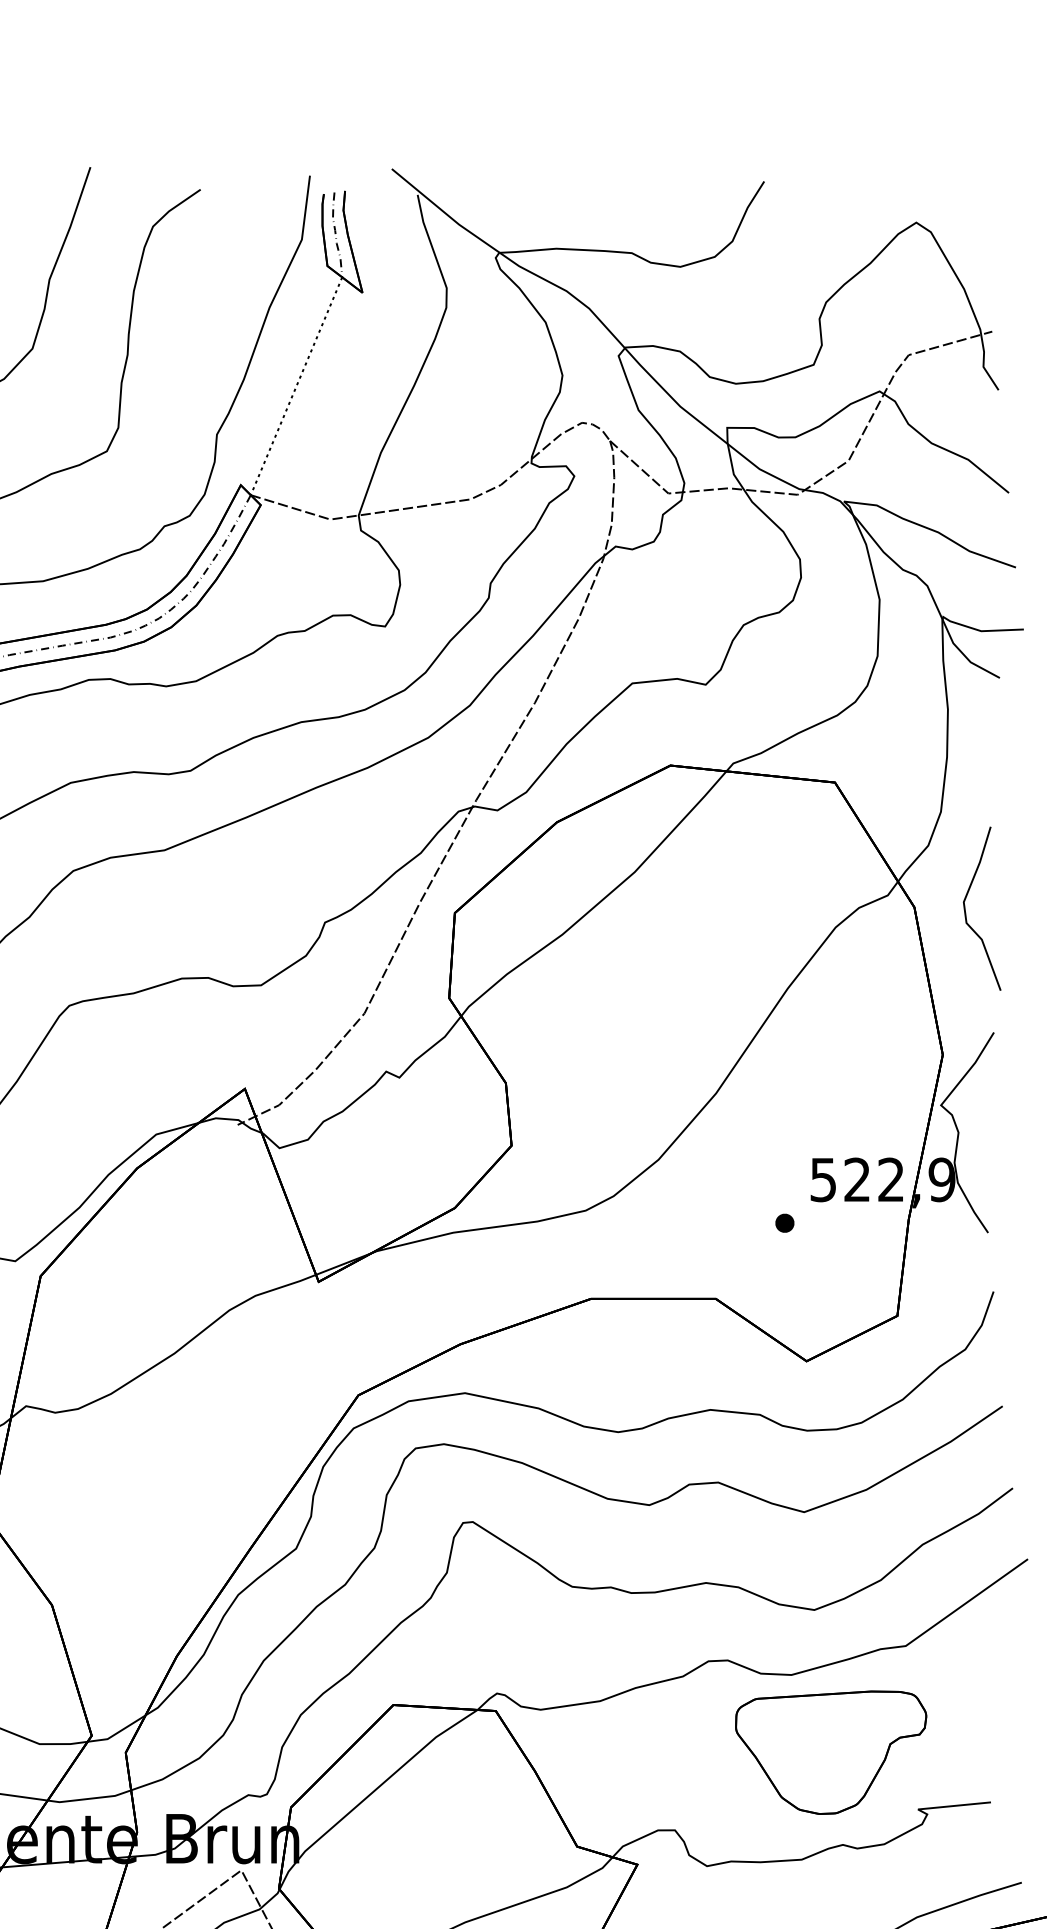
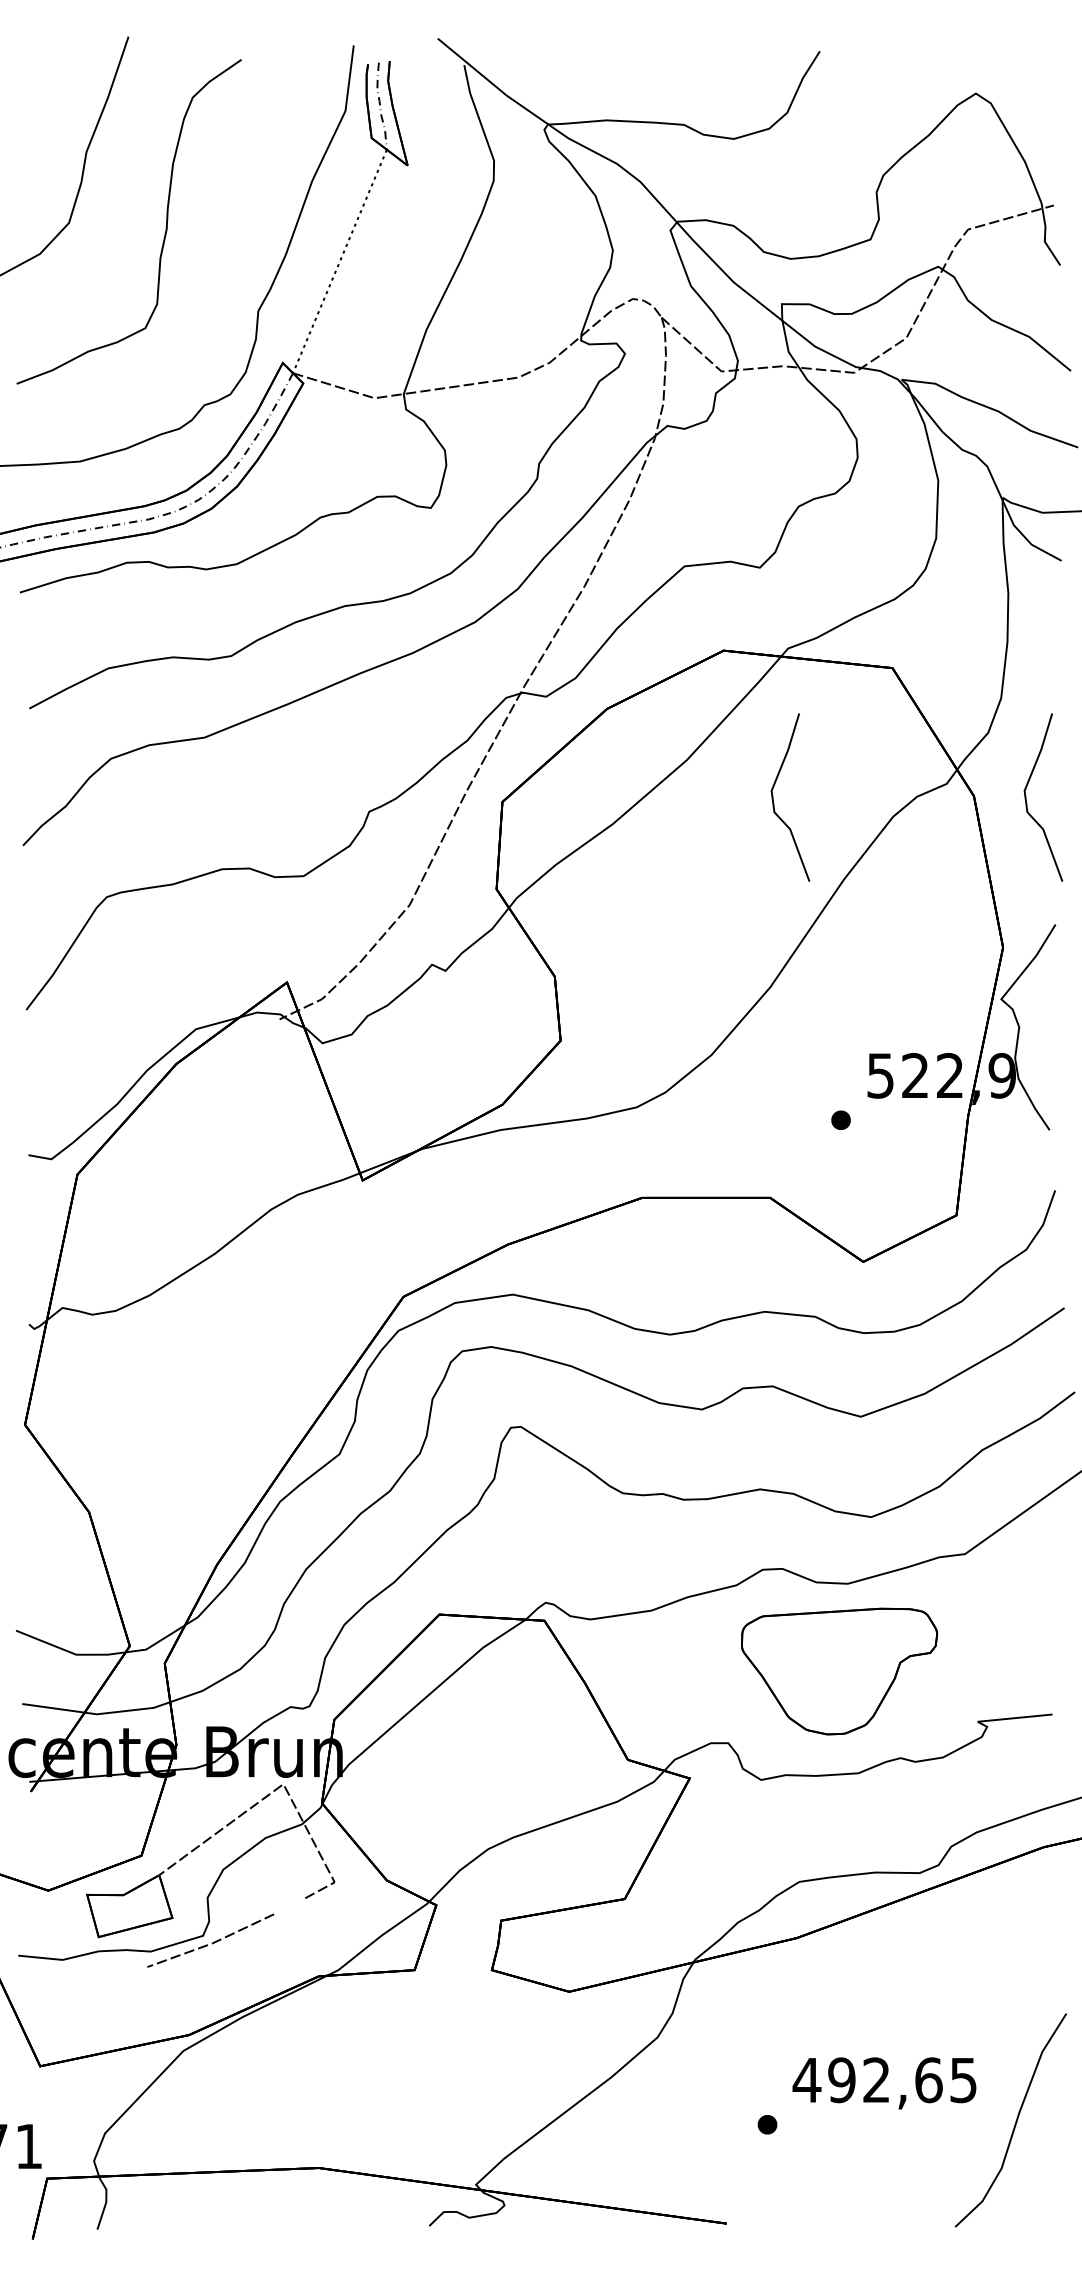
curve: (719, 908) -> (773, 797), added
part: (831, 1752) -> (839, 1671), moved

